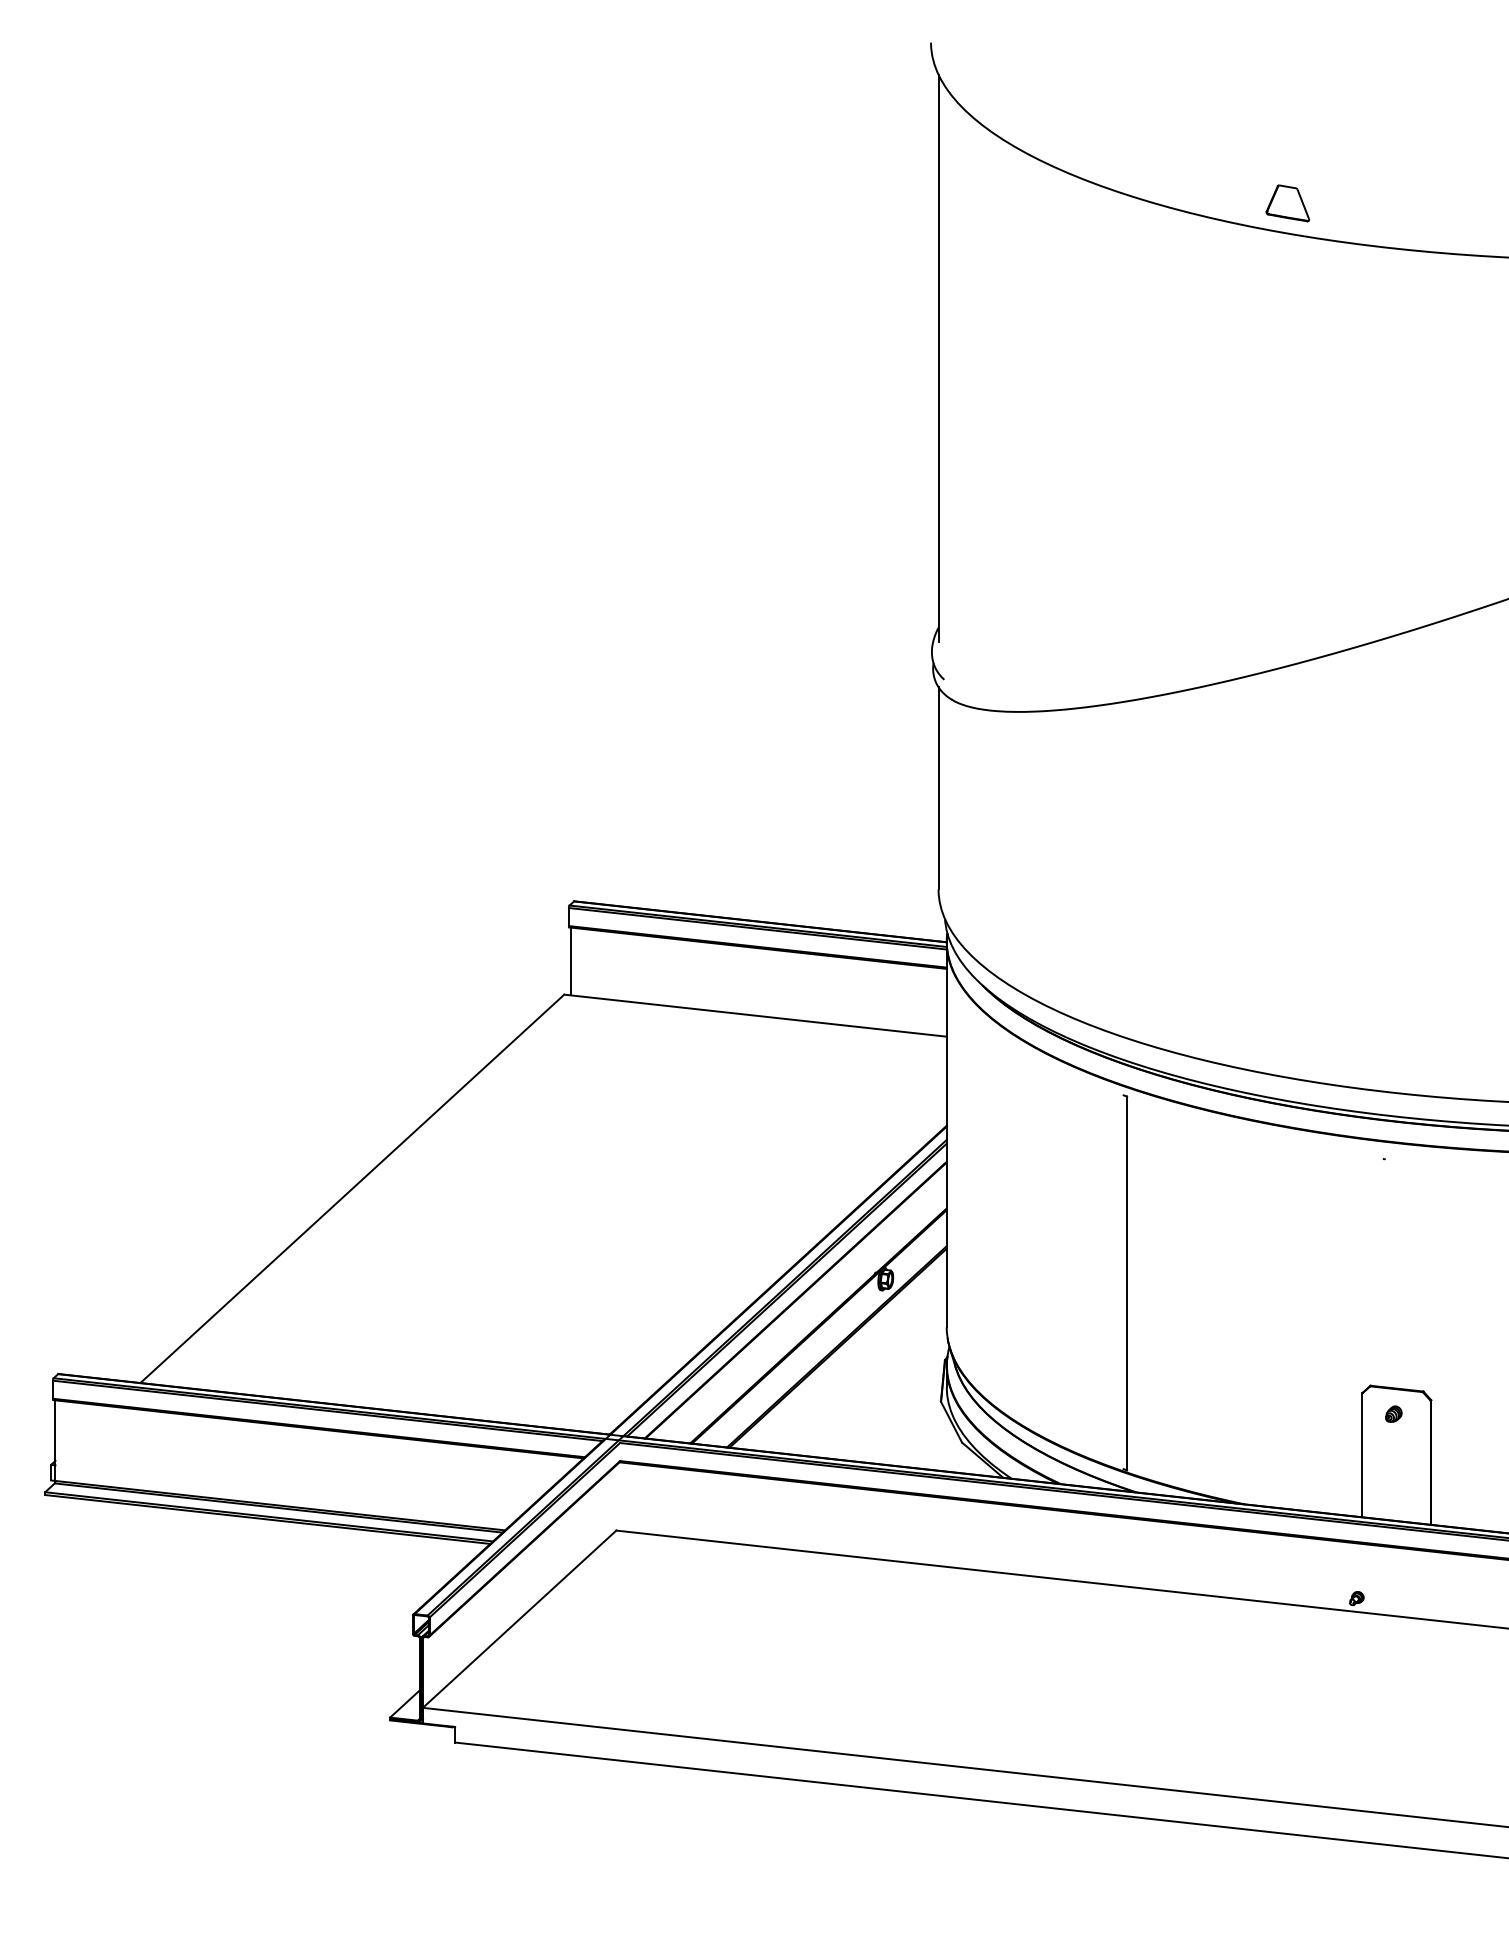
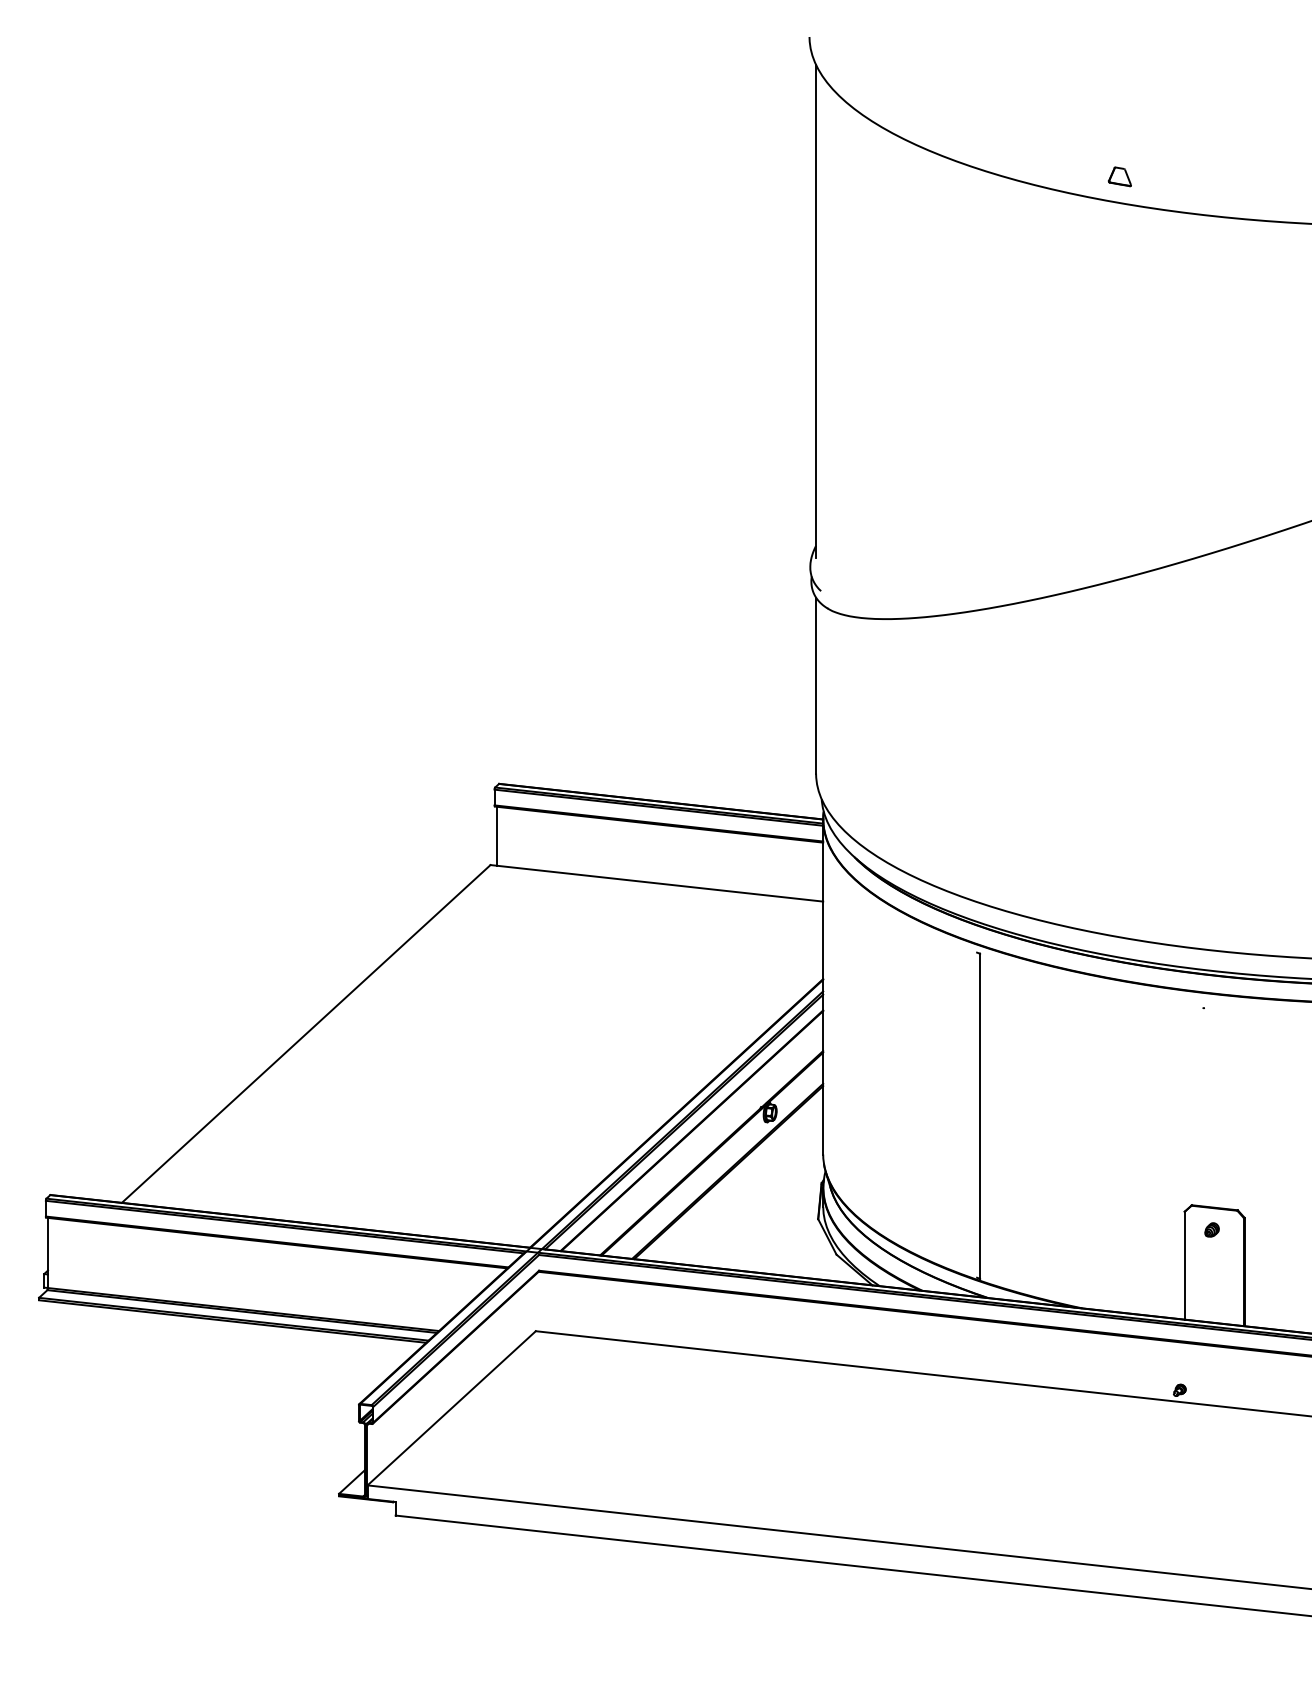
part: (1287, 203) -> (1119, 176), size x0.6

